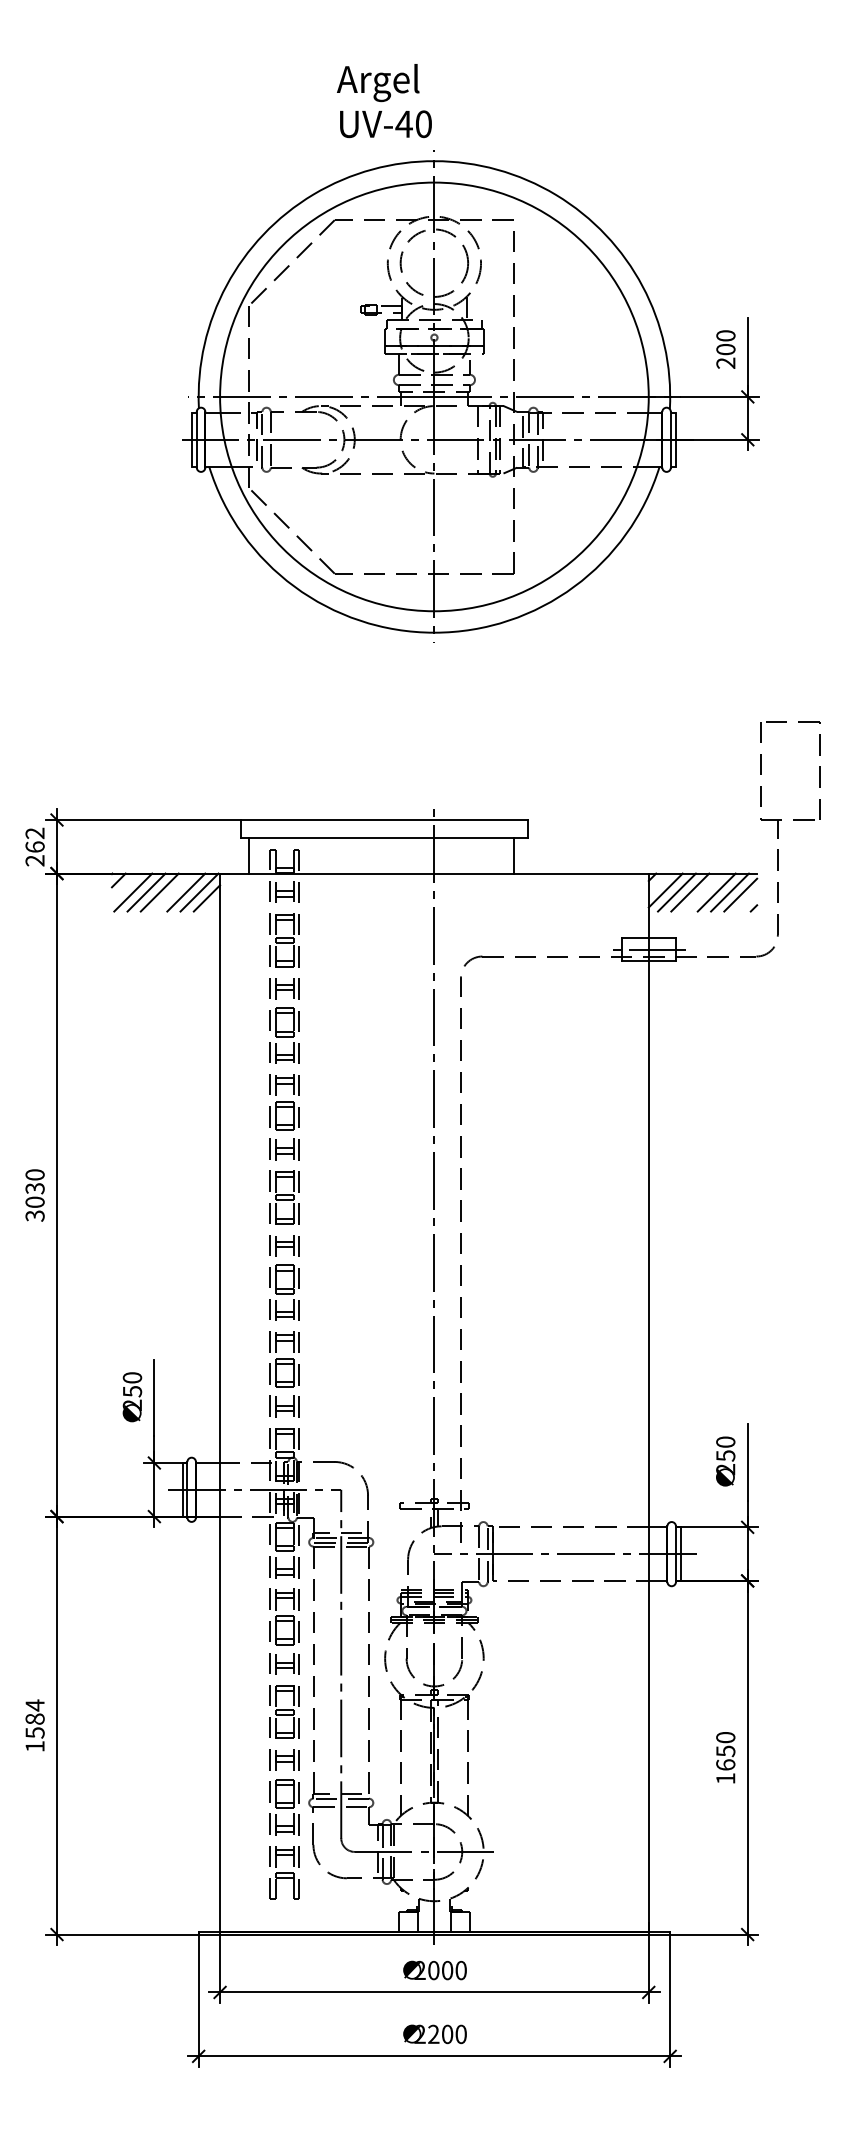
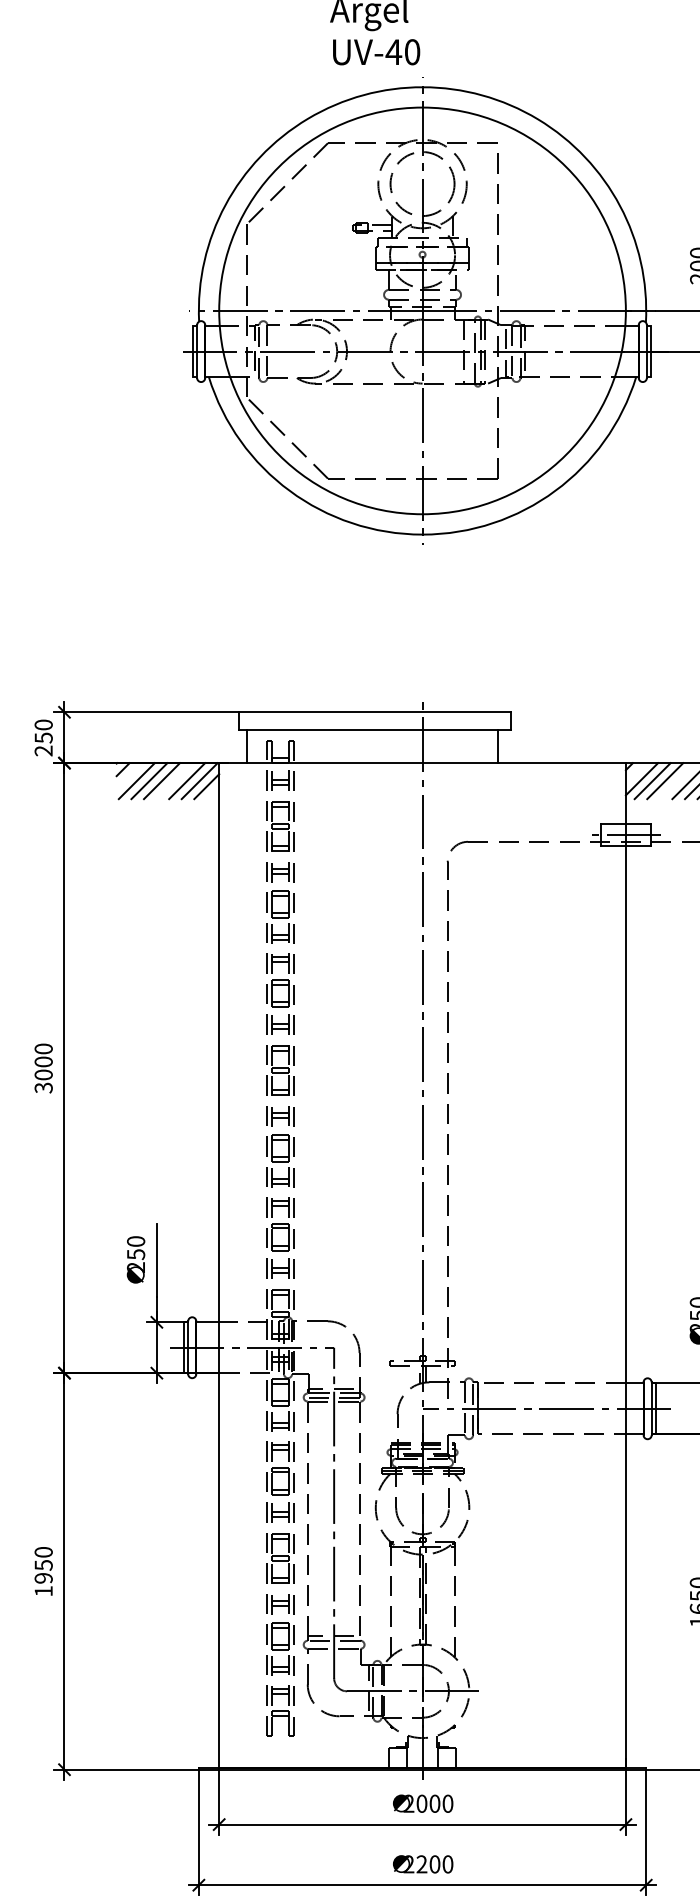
text: (34, 839) -> (43, 730), 262 -> 250
text: (34, 1188) -> (43, 1061), 3030 -> 3000
text: (34, 1718) -> (43, 1564), 1584 -> 1950

